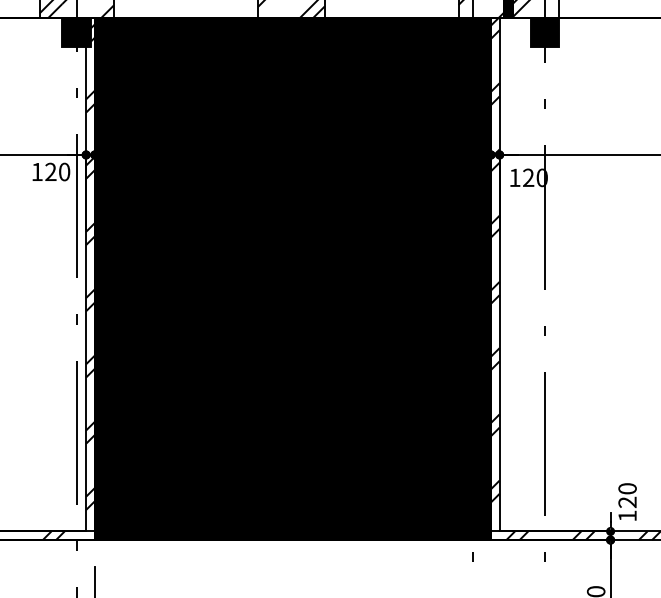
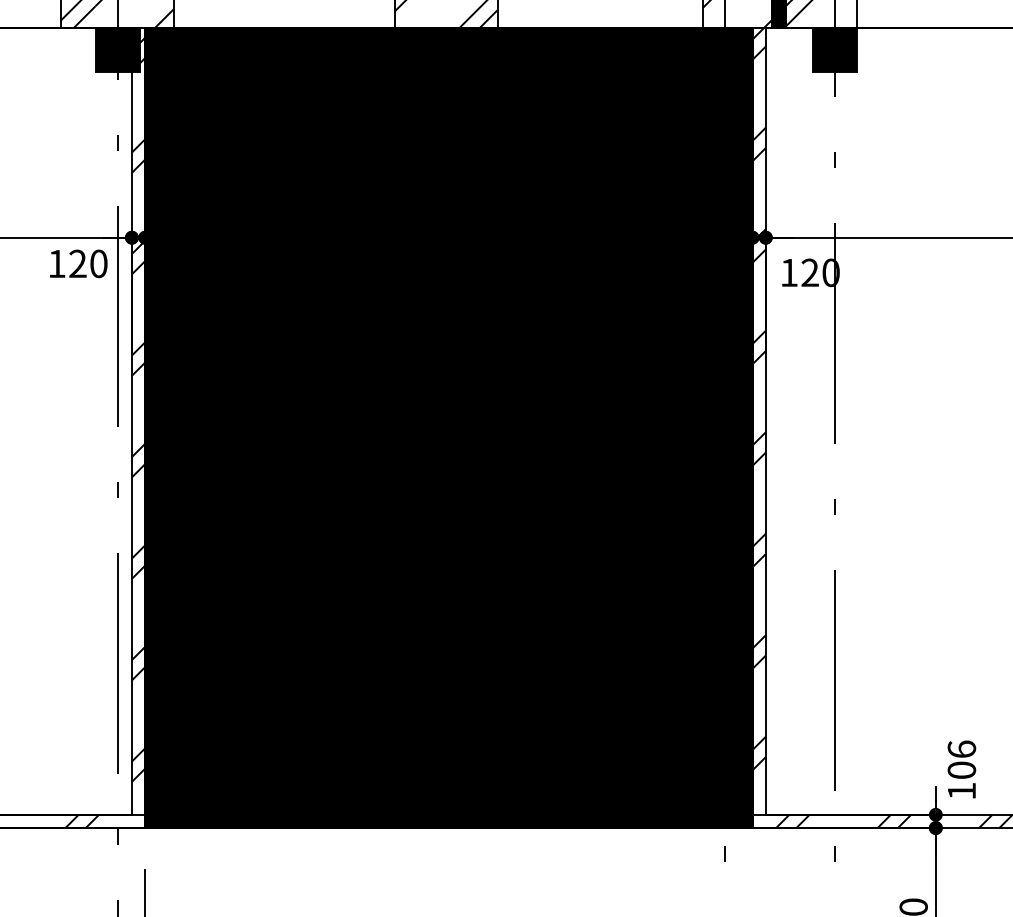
text: (627, 495) -> (961, 759), 120 -> 106

